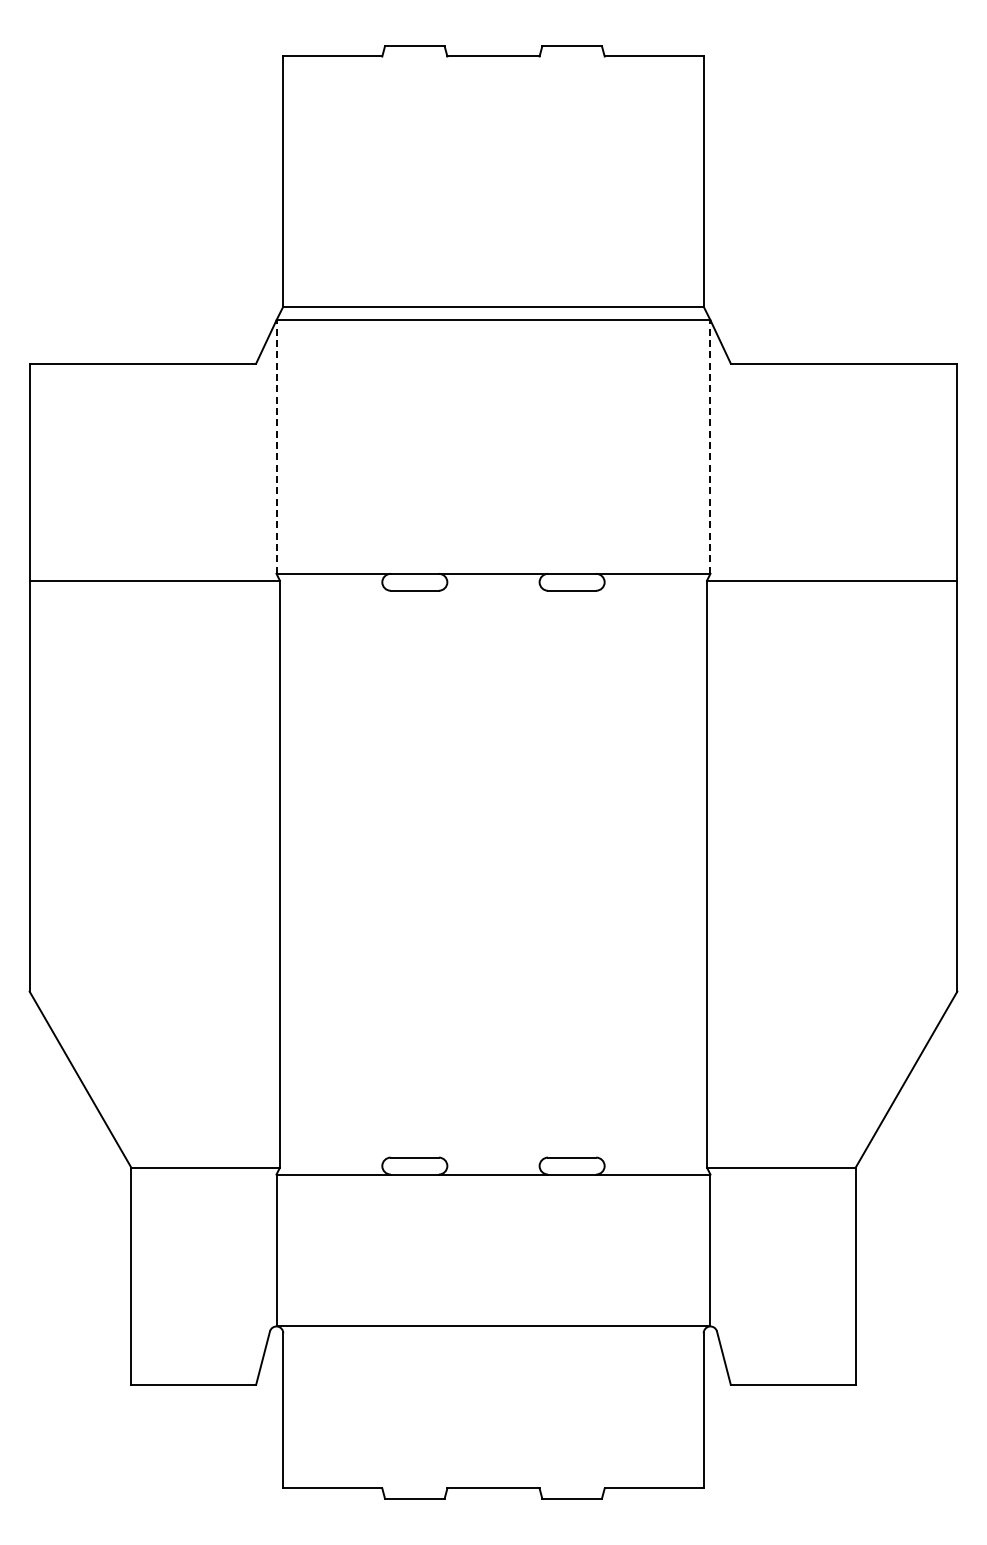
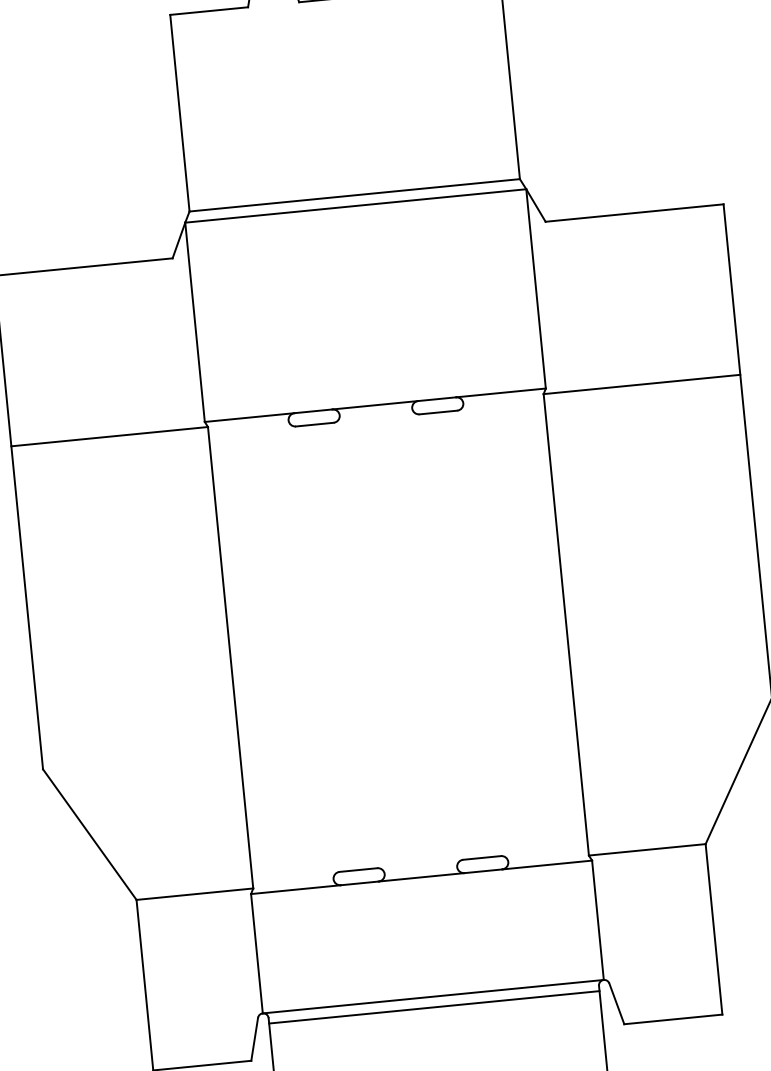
line: (276, 447) -> (195, 322), dashed -> solid
line: (710, 447) -> (536, 289), dashed -> solid
line: (493, 1340) -> (434, 1007), added

